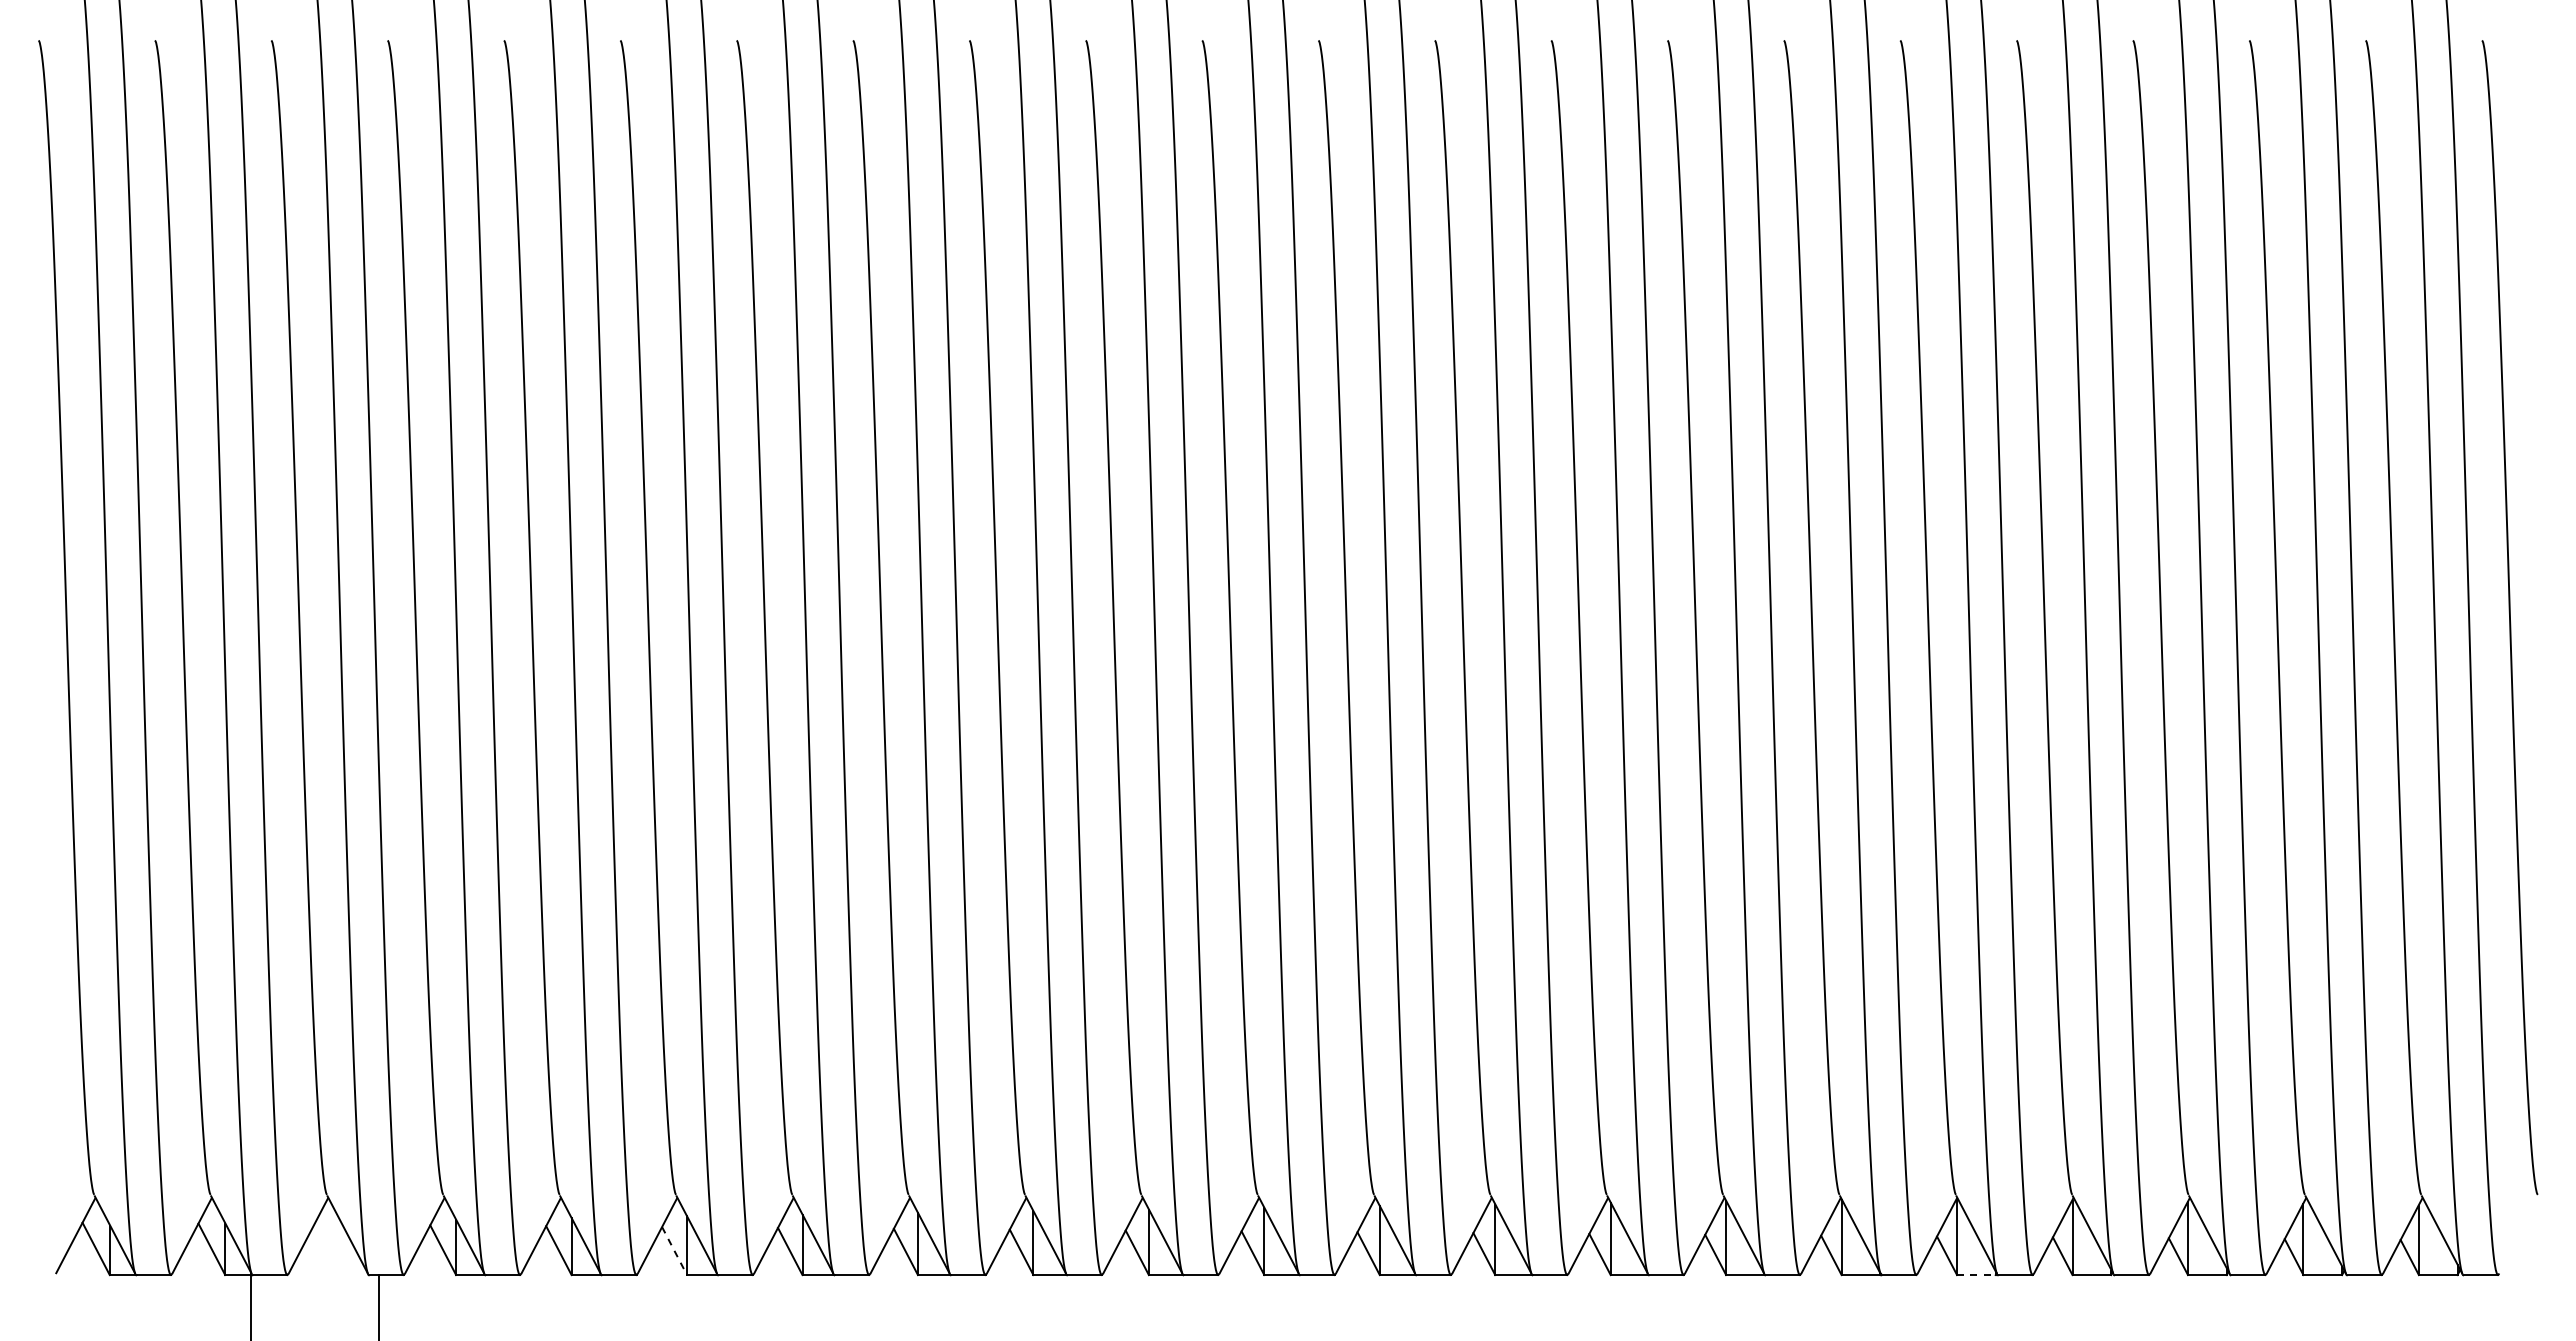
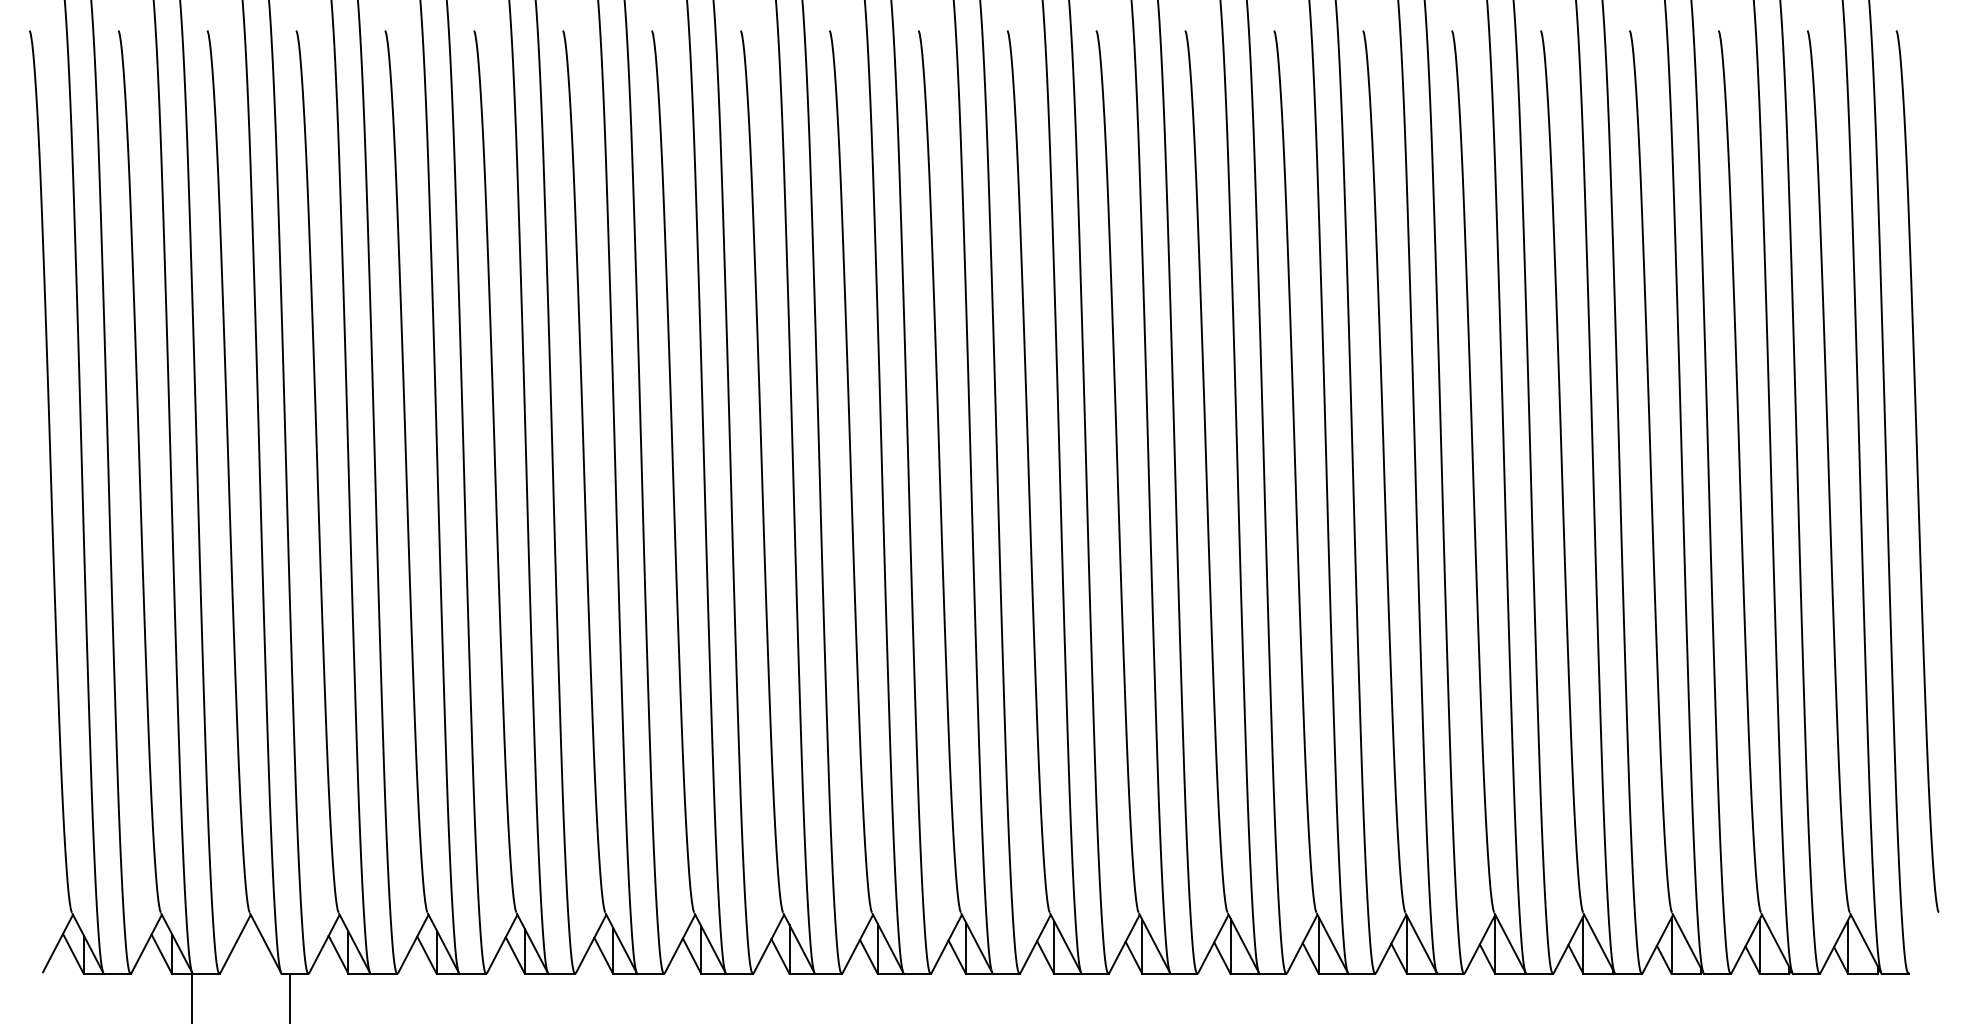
line: (674, 1251) -> (515, 955), dashed -> solid
line: (1976, 1275) -> (1510, 974), dashed -> solid

